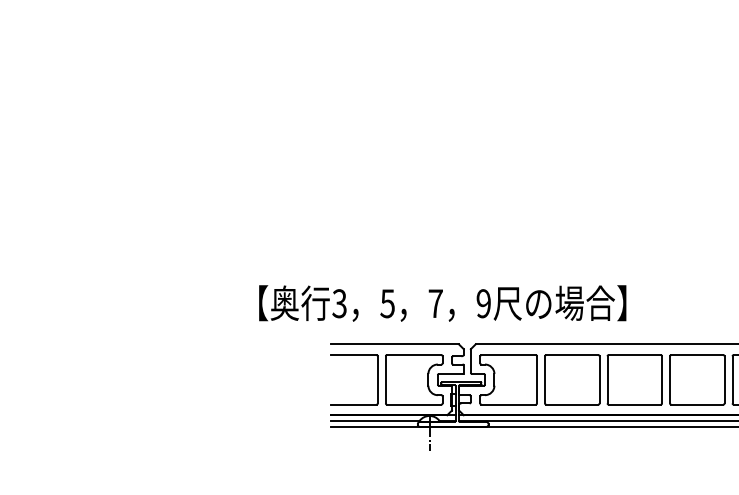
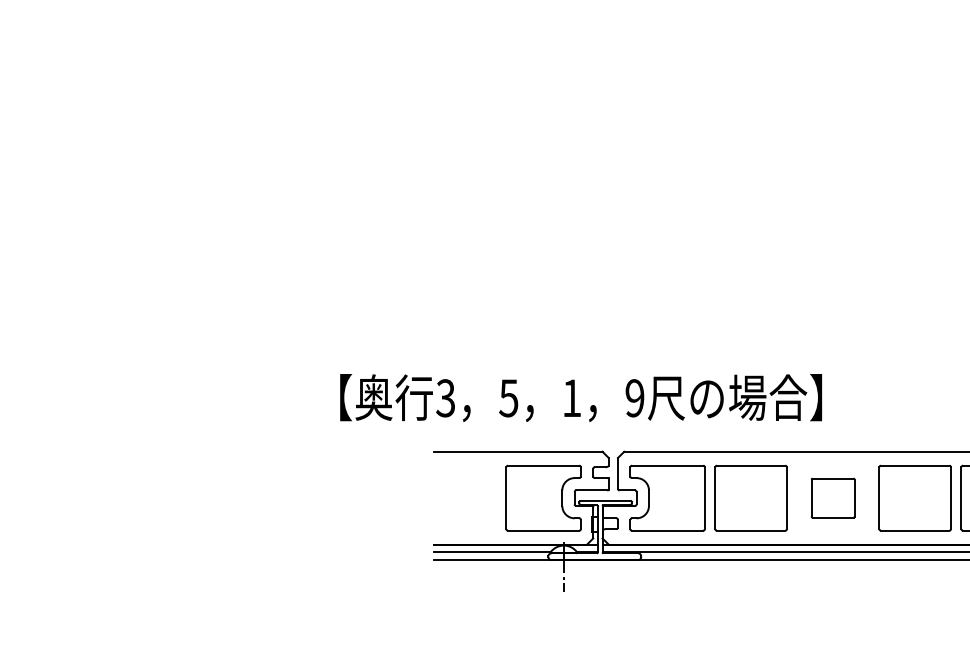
text: (435, 303) -> (571, 397), 7 -> 1
part: (634, 379) -> (832, 497), size x0.6
part: (377, 380) -> (495, 498), removed

